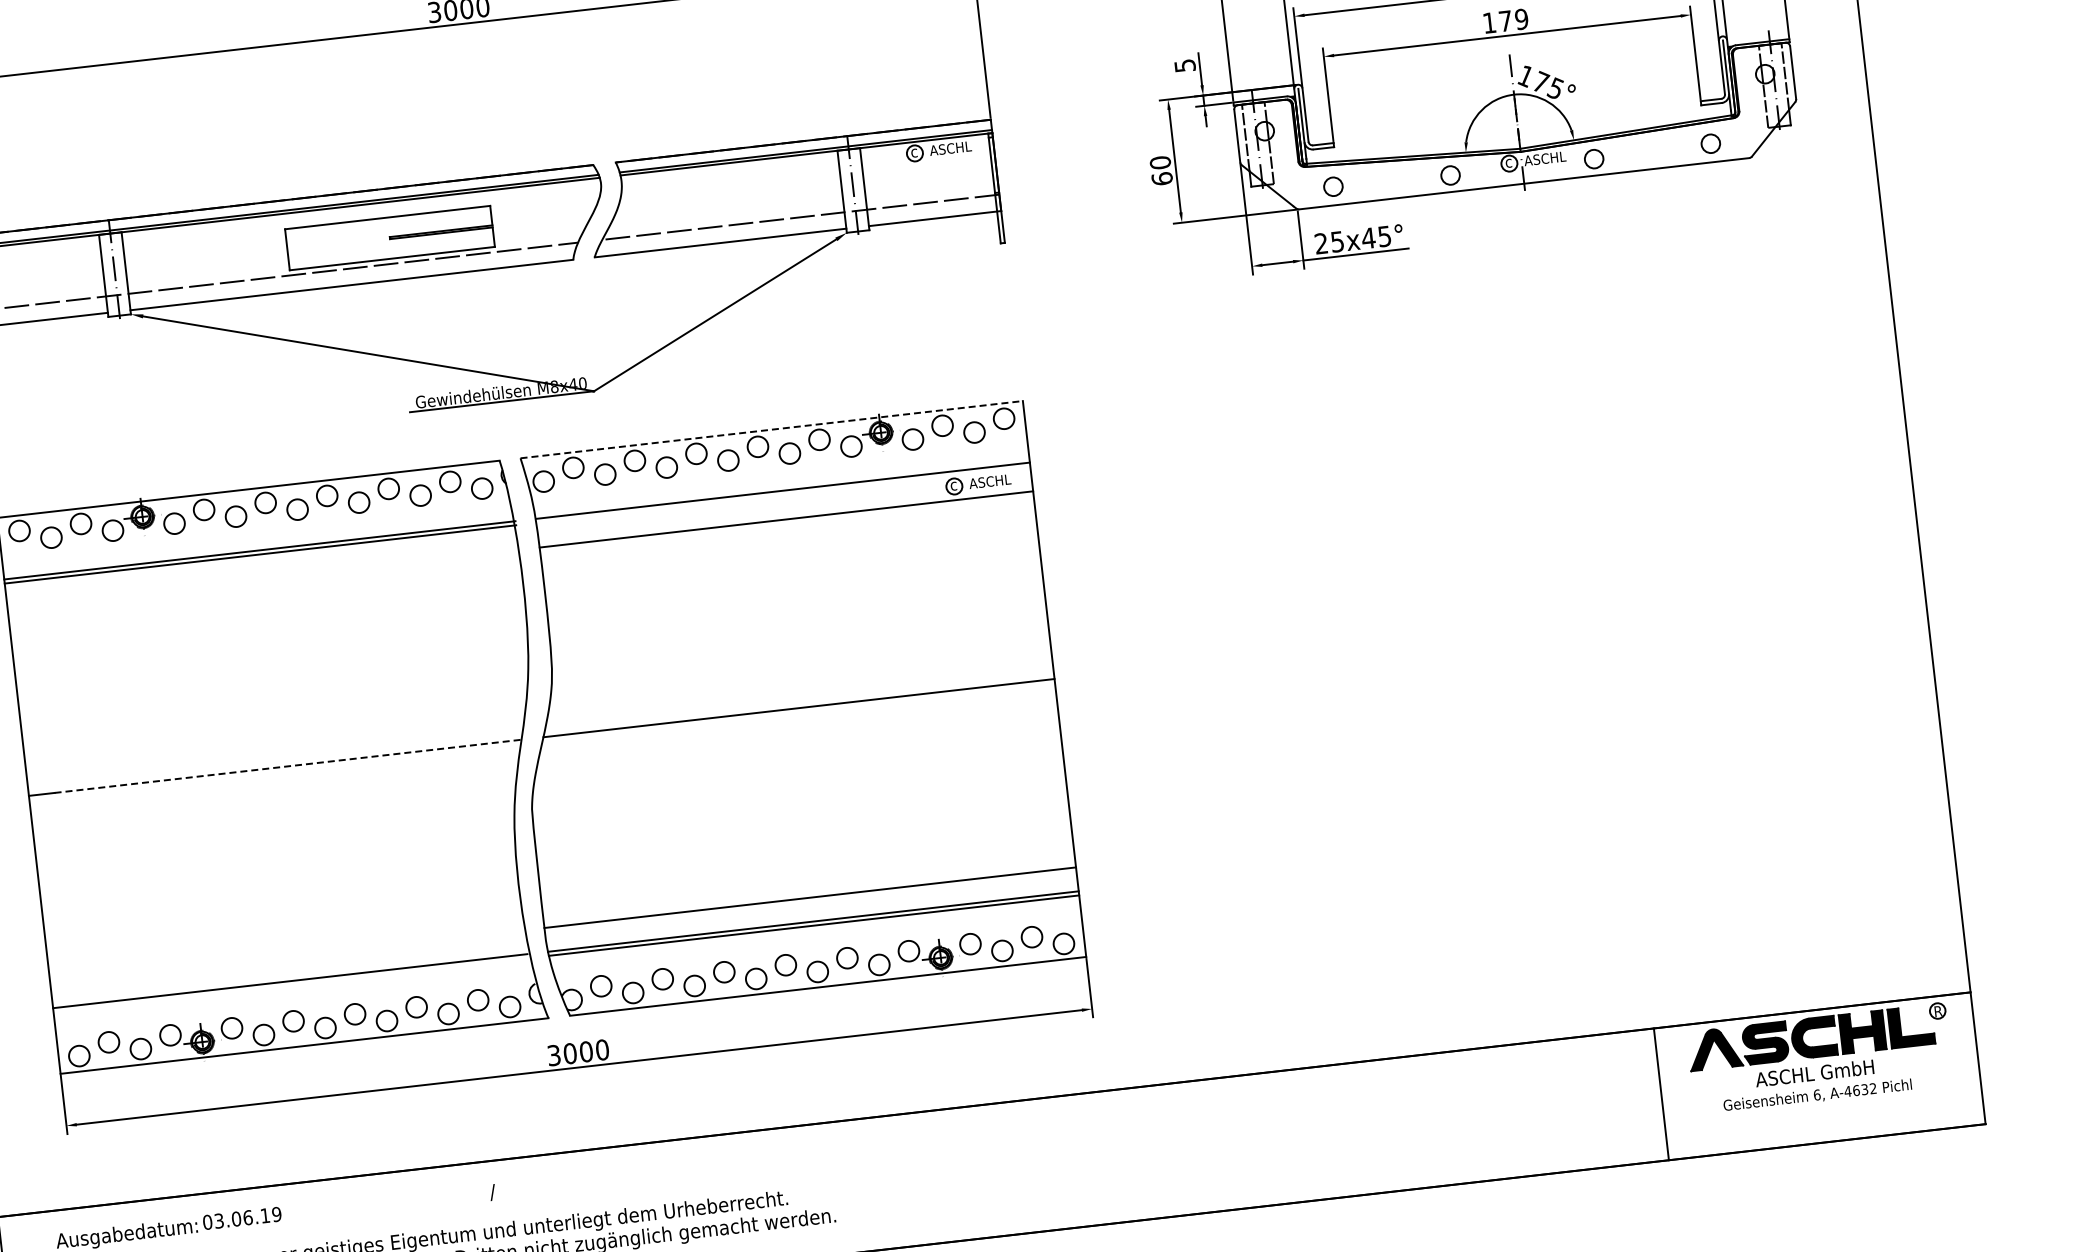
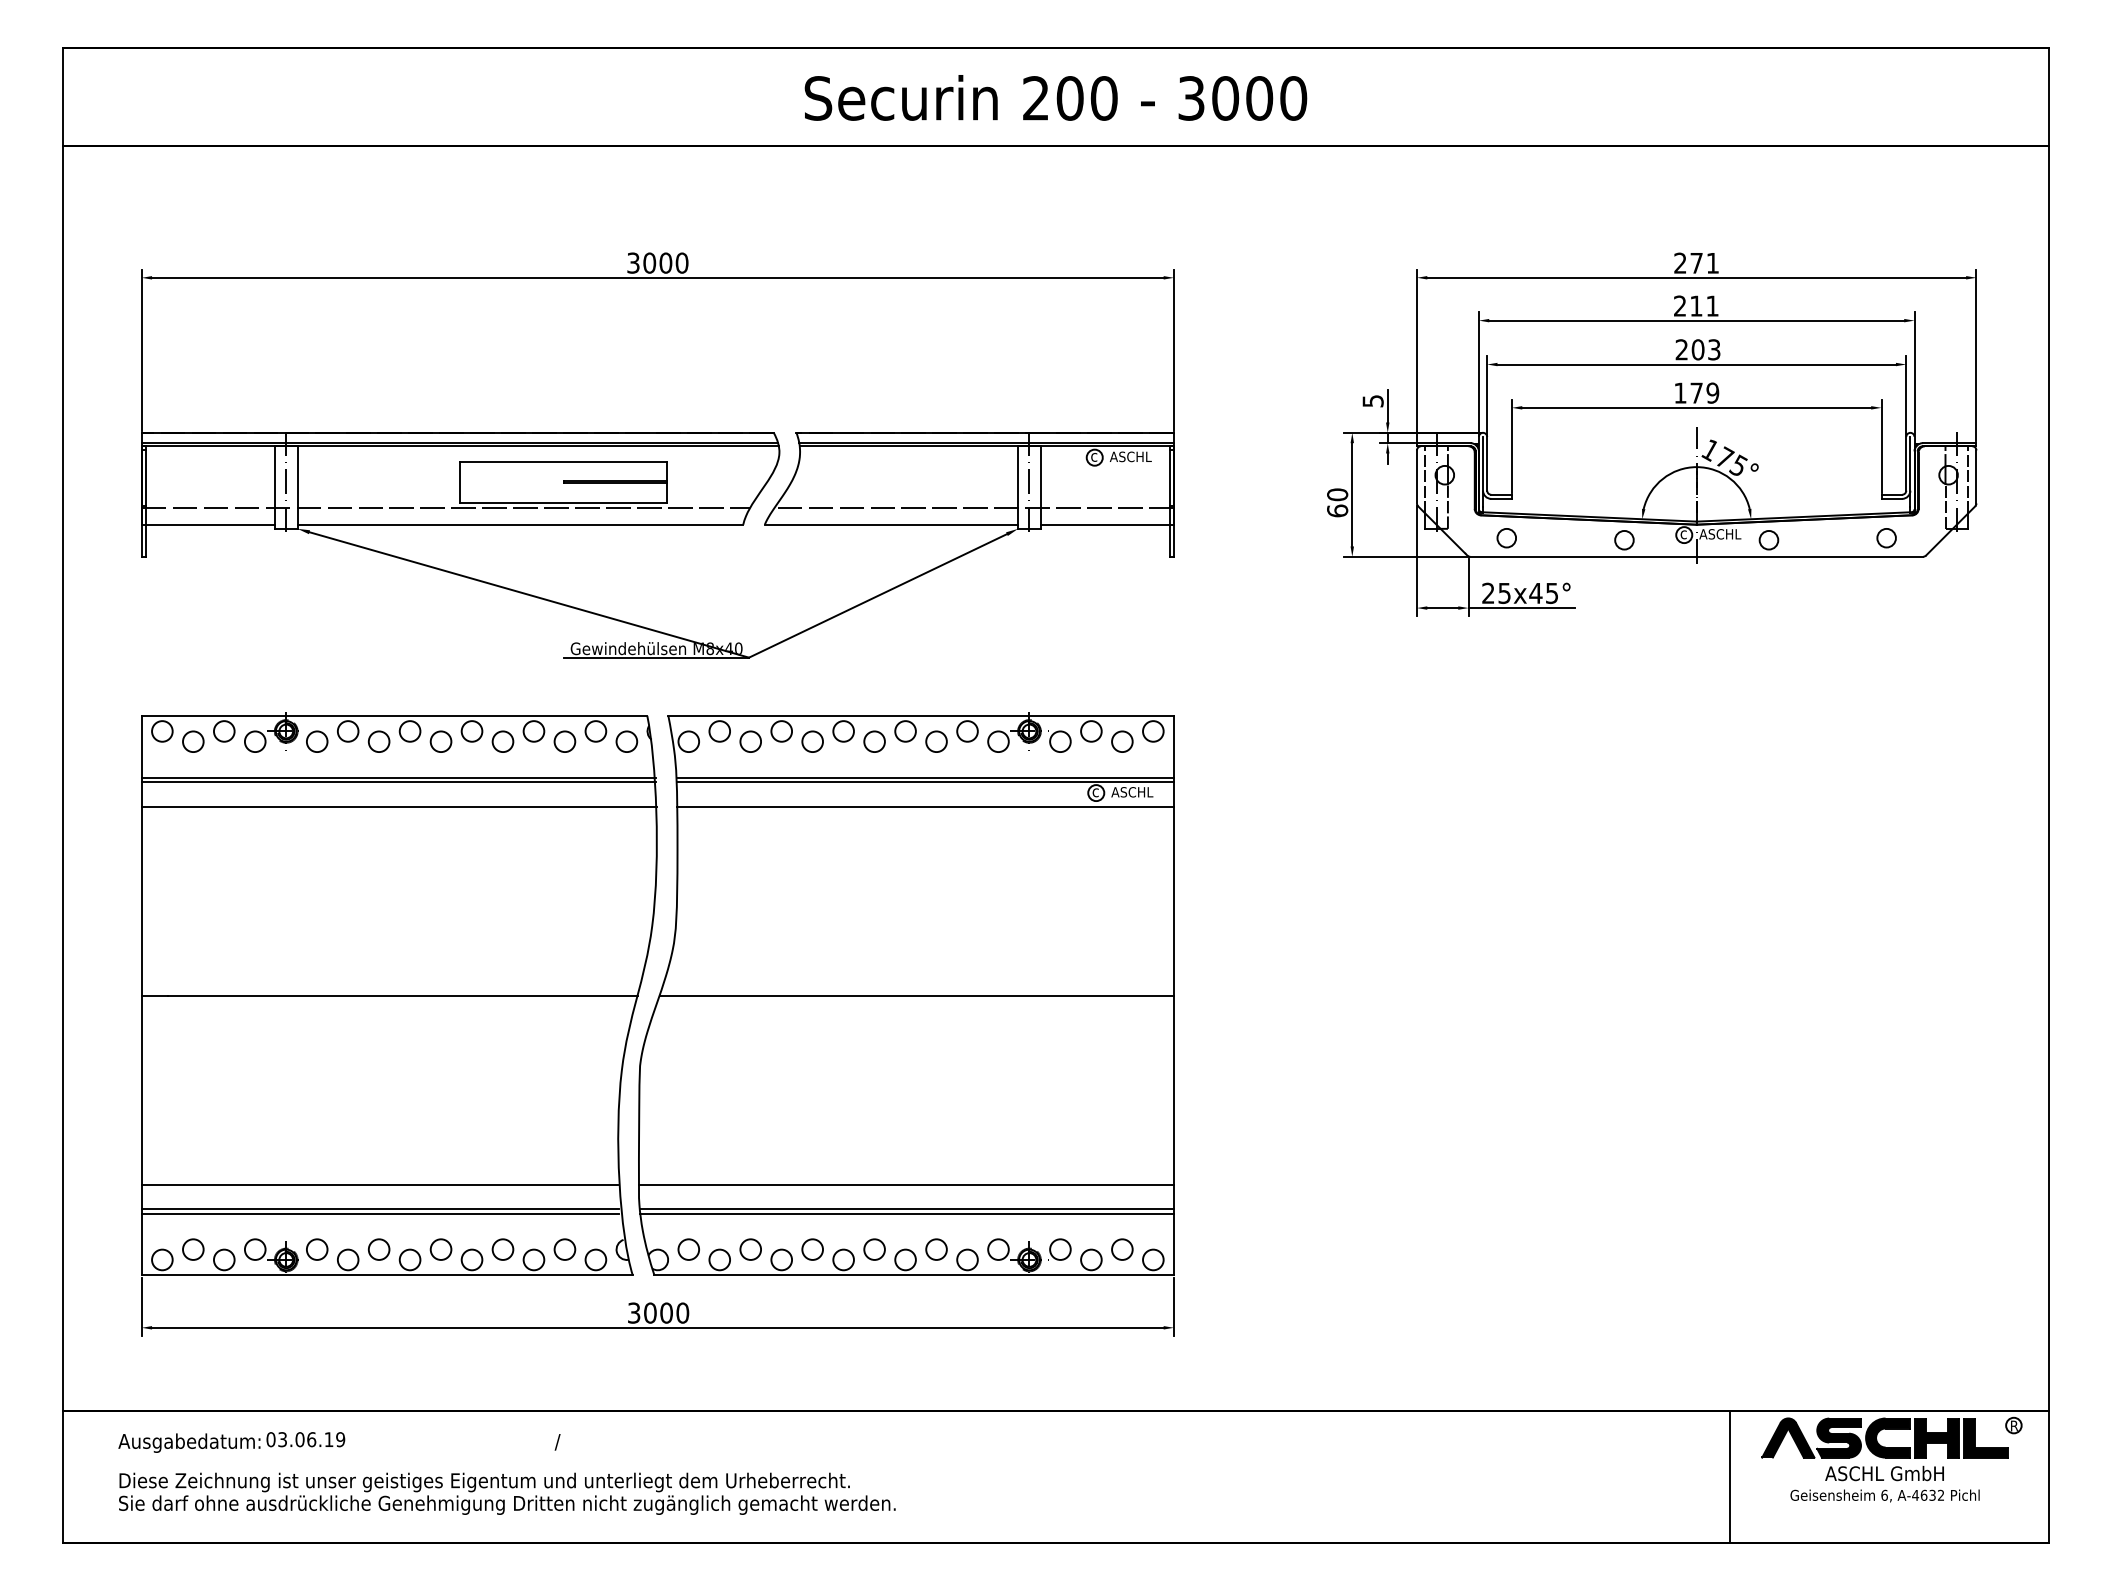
line: (771, 429) -> (921, 715), dashed -> solid
line: (783, 495) -> (925, 782), added
line: (262, 578) -> (398, 806), added
line: (289, 766) -> (403, 995), dashed -> solid
line: (286, 957) -> (379, 1185), added
line: (290, 985) -> (380, 1213), added

